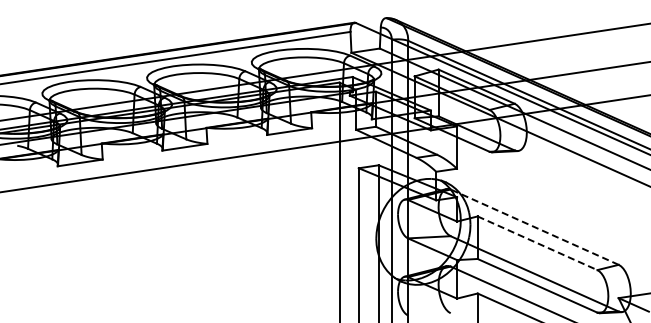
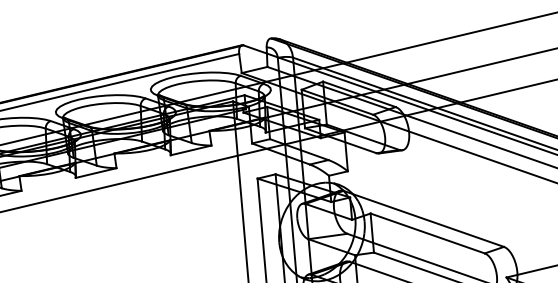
line: (534, 226) -> (423, 218), dashed -> solid
line: (537, 243) -> (427, 233), dashed -> solid

